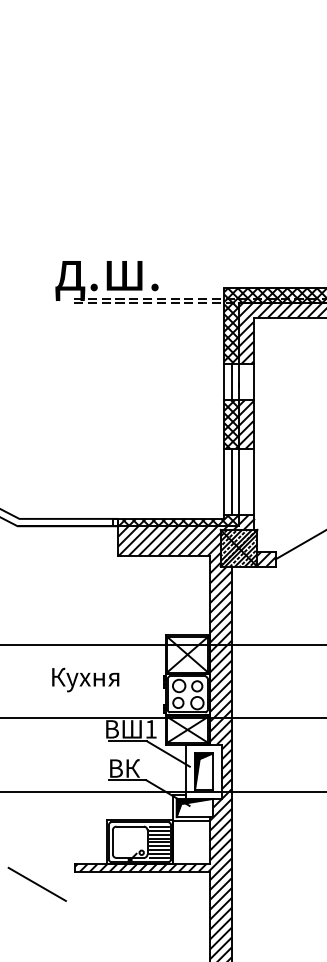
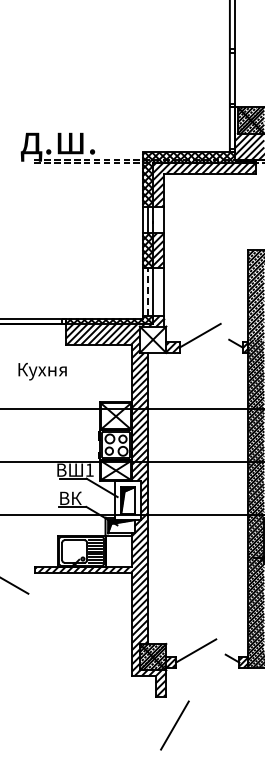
line: (231, 482) -> (147, 292), solid -> dashed
hatch: (238, 547) -> (152, 339), removed
text: (85, 679) -> (42, 371), moved

